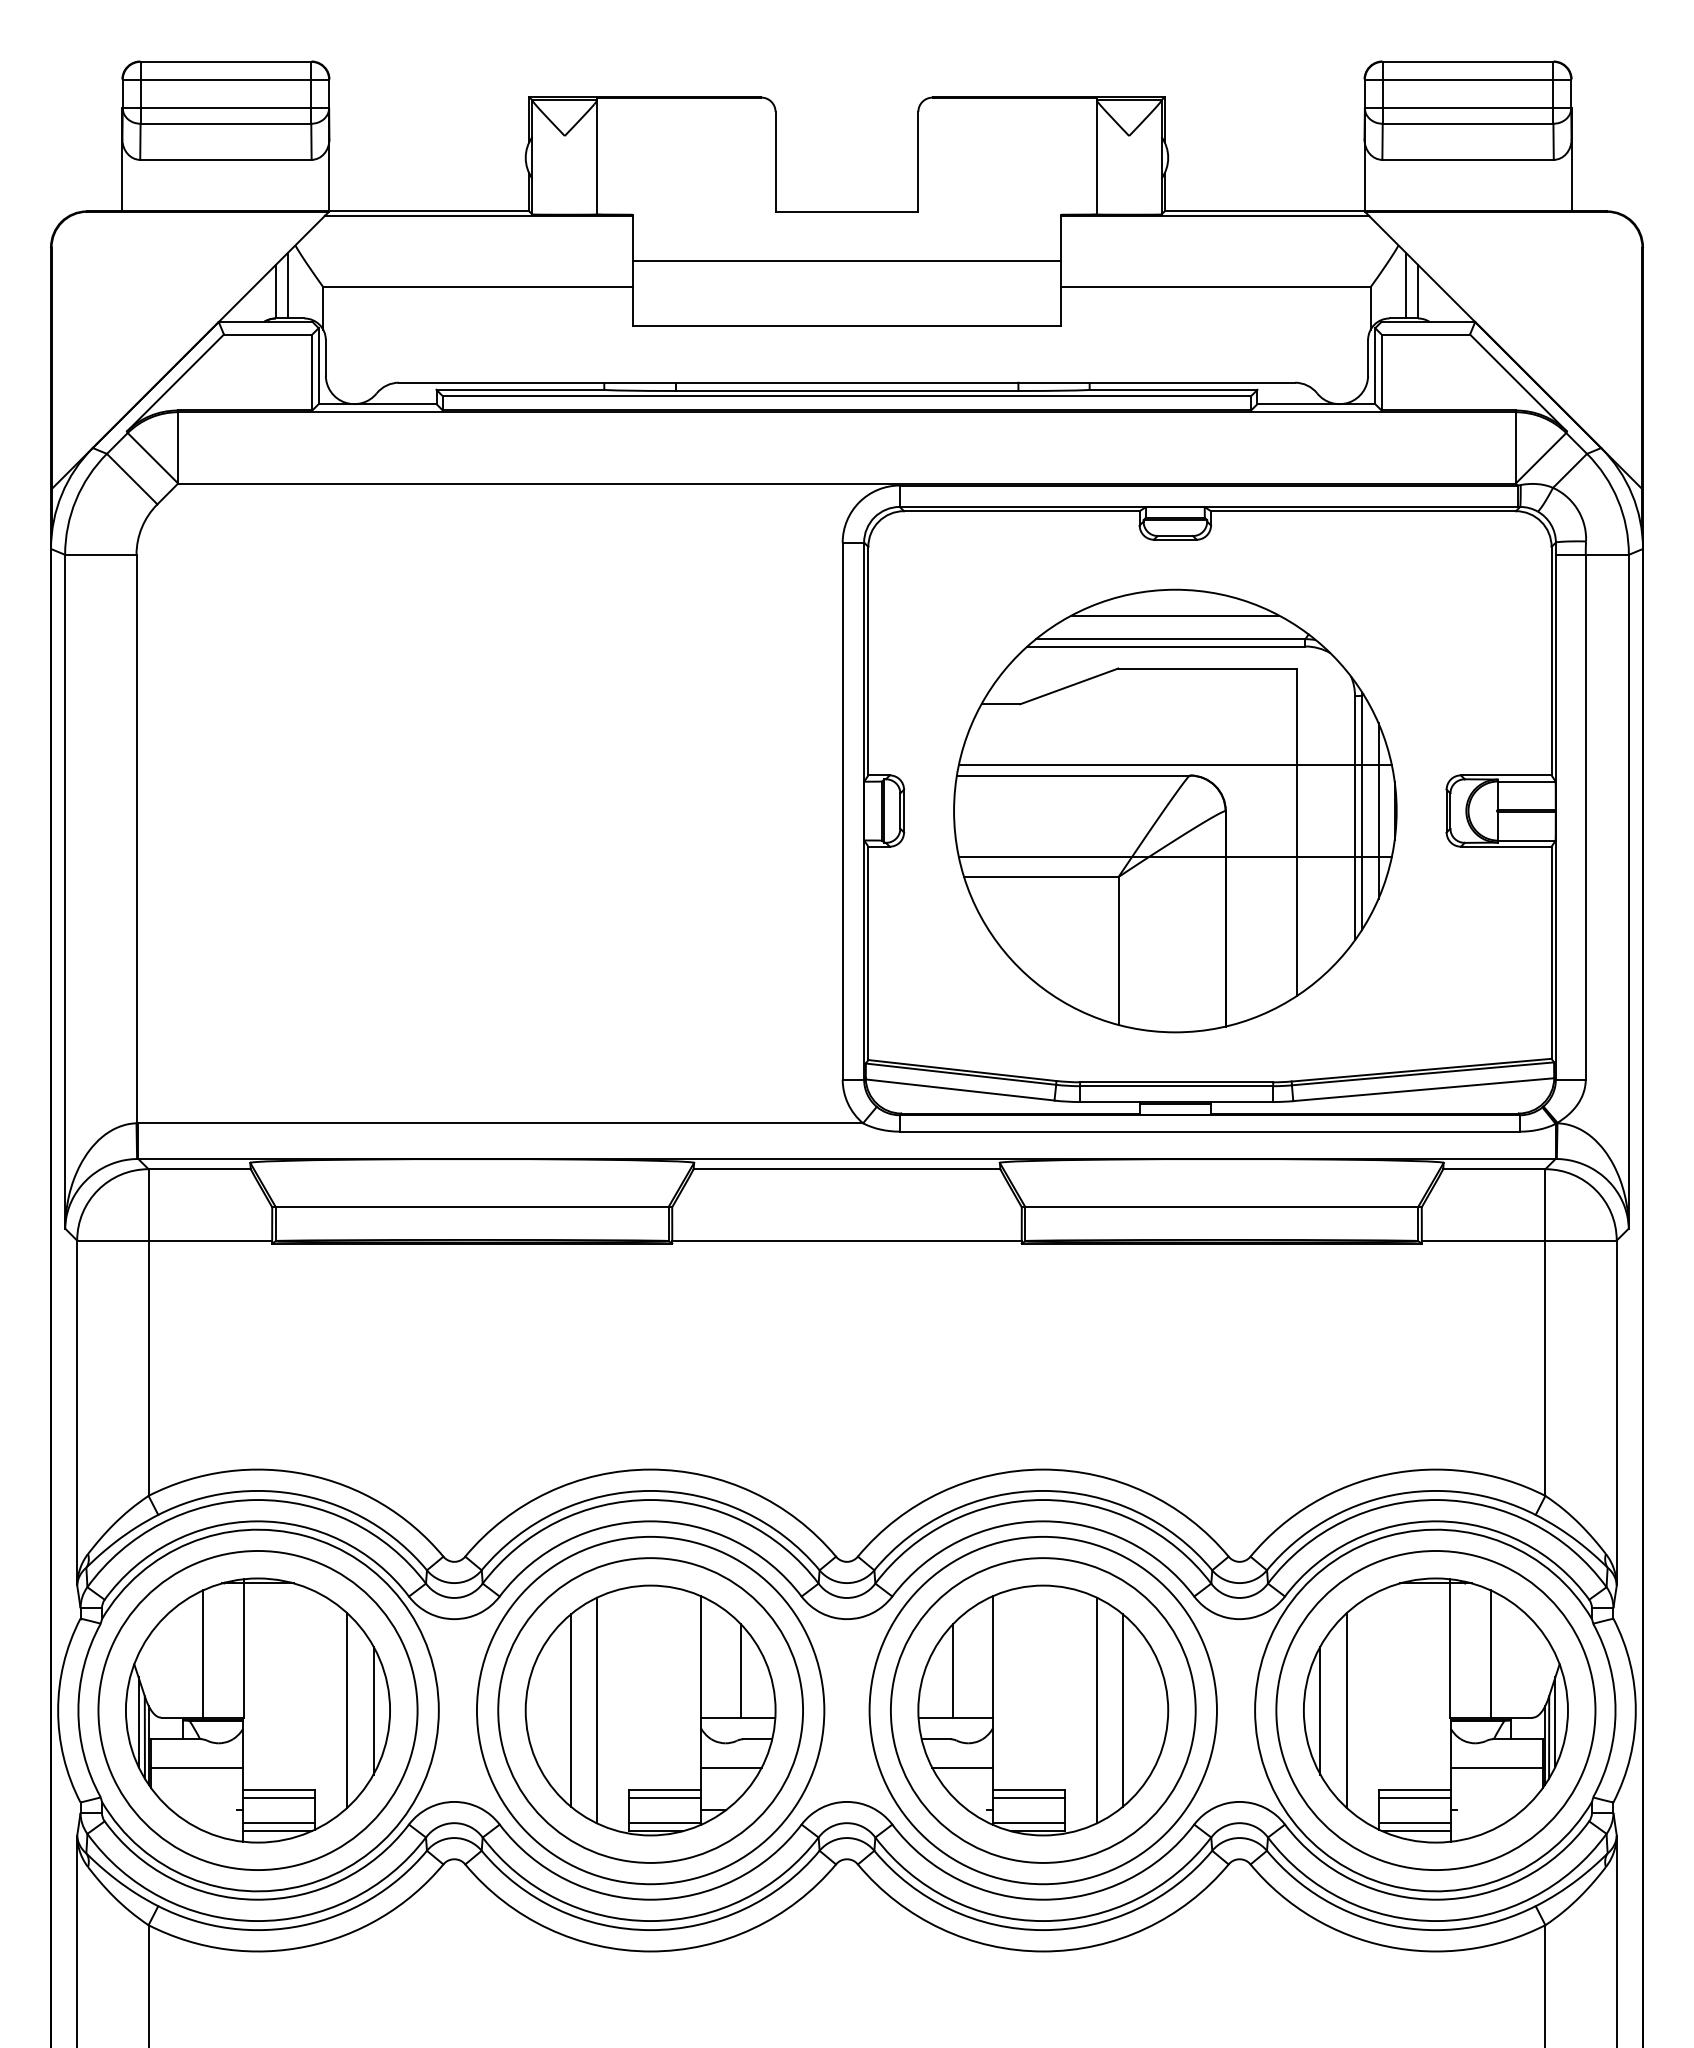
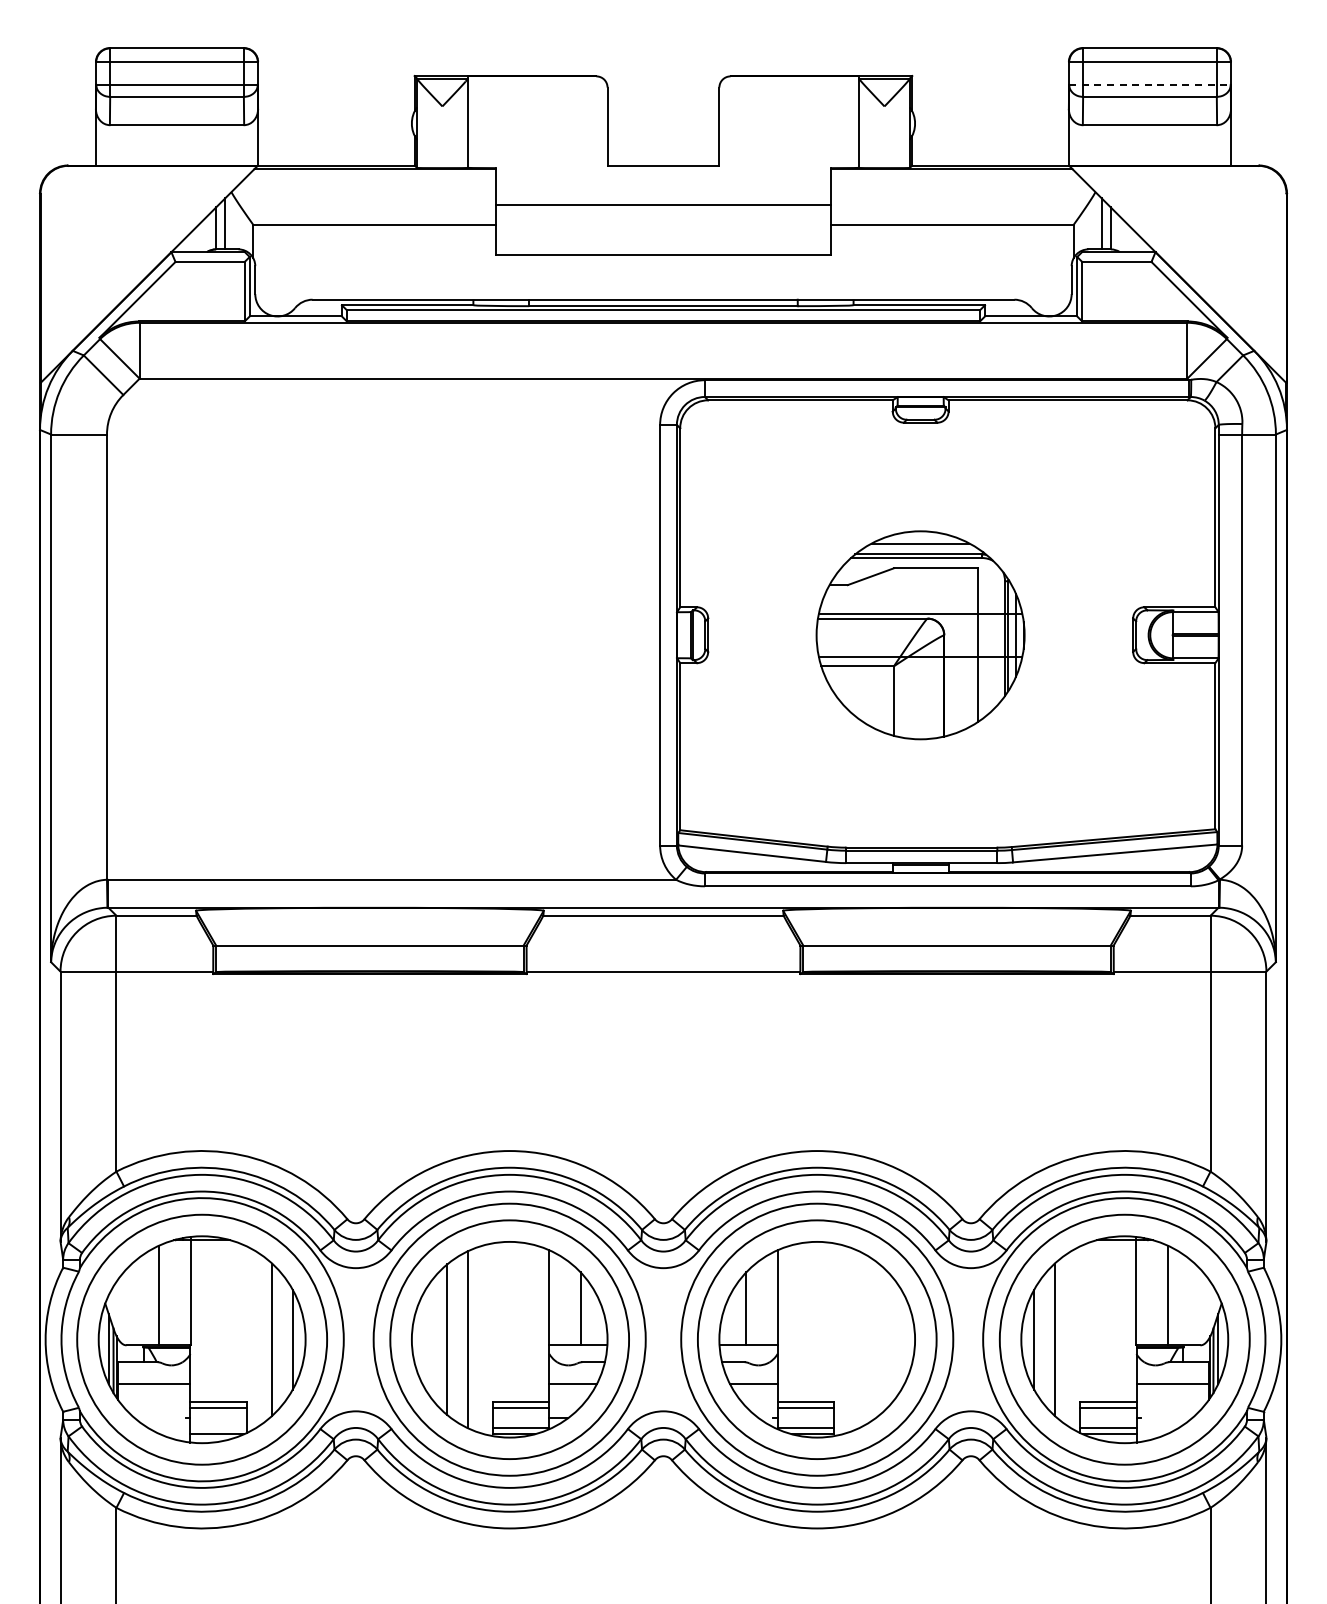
line: (1467, 107) -> (1149, 84), solid -> dashed
part: (1175, 811) -> (920, 635), size x0.6
line: (1097, 1710) -> (859, 1339), removed
line: (1122, 1710) -> (879, 1339), removed
line: (278, 1822) -> (218, 1427), removed

